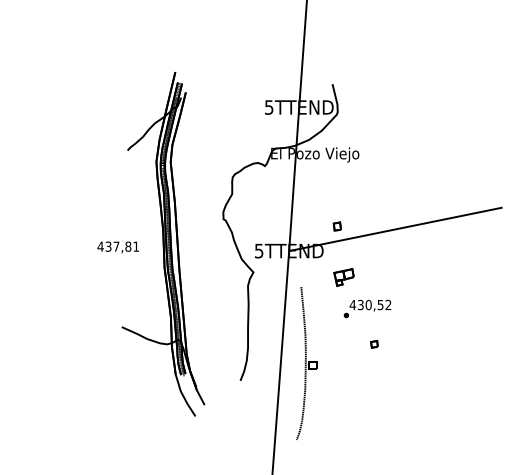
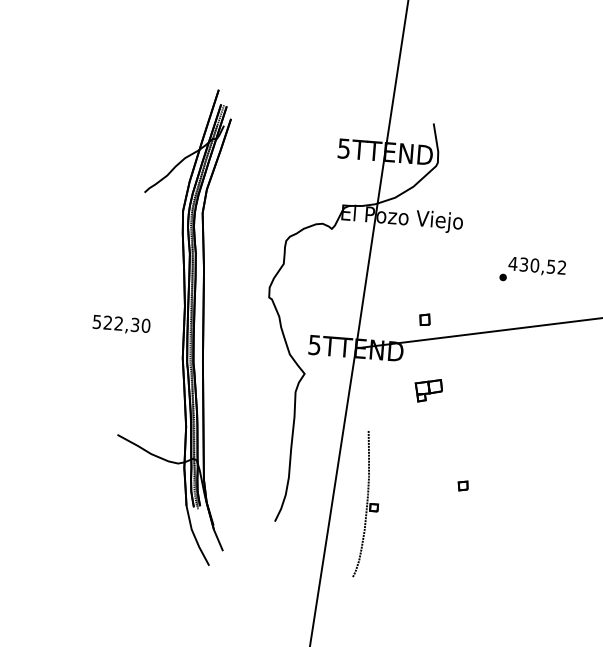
text: (118, 246) -> (121, 323), 437,81 -> 522,30
text: (367, 308) -> (532, 270), moved
part: (306, 363) -> (367, 504), size x0.7

